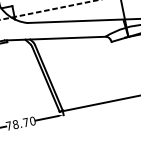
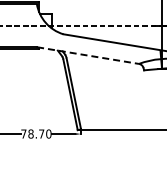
line: (55, 38) -> (88, 55), solid -> dashed

